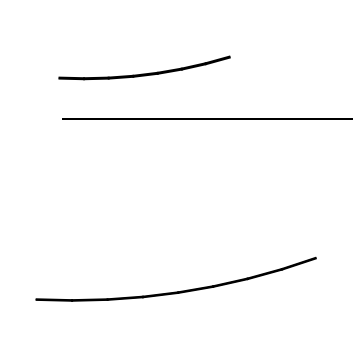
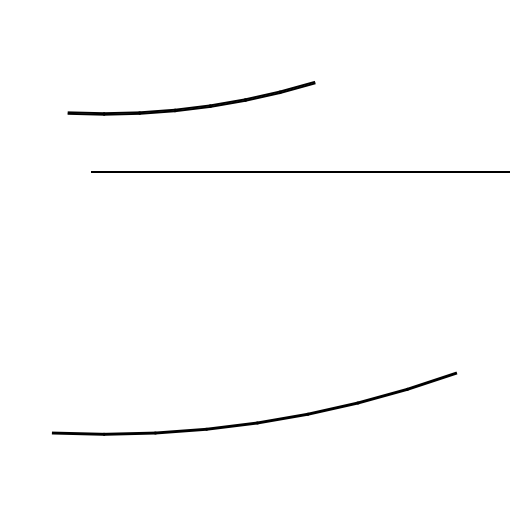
part: (144, 67) -> (191, 97), moved

